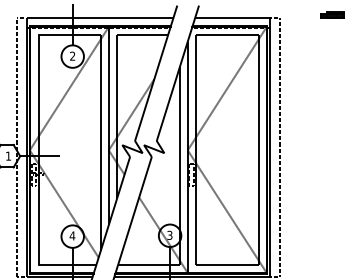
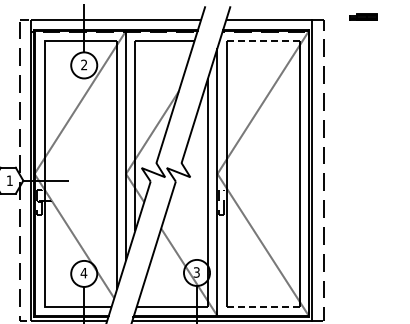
part: (332, 14) -> (363, 16), moved
line: (226, 35) -> (262, 40), solid -> dashed
line: (227, 265) -> (263, 307), solid -> dashed

